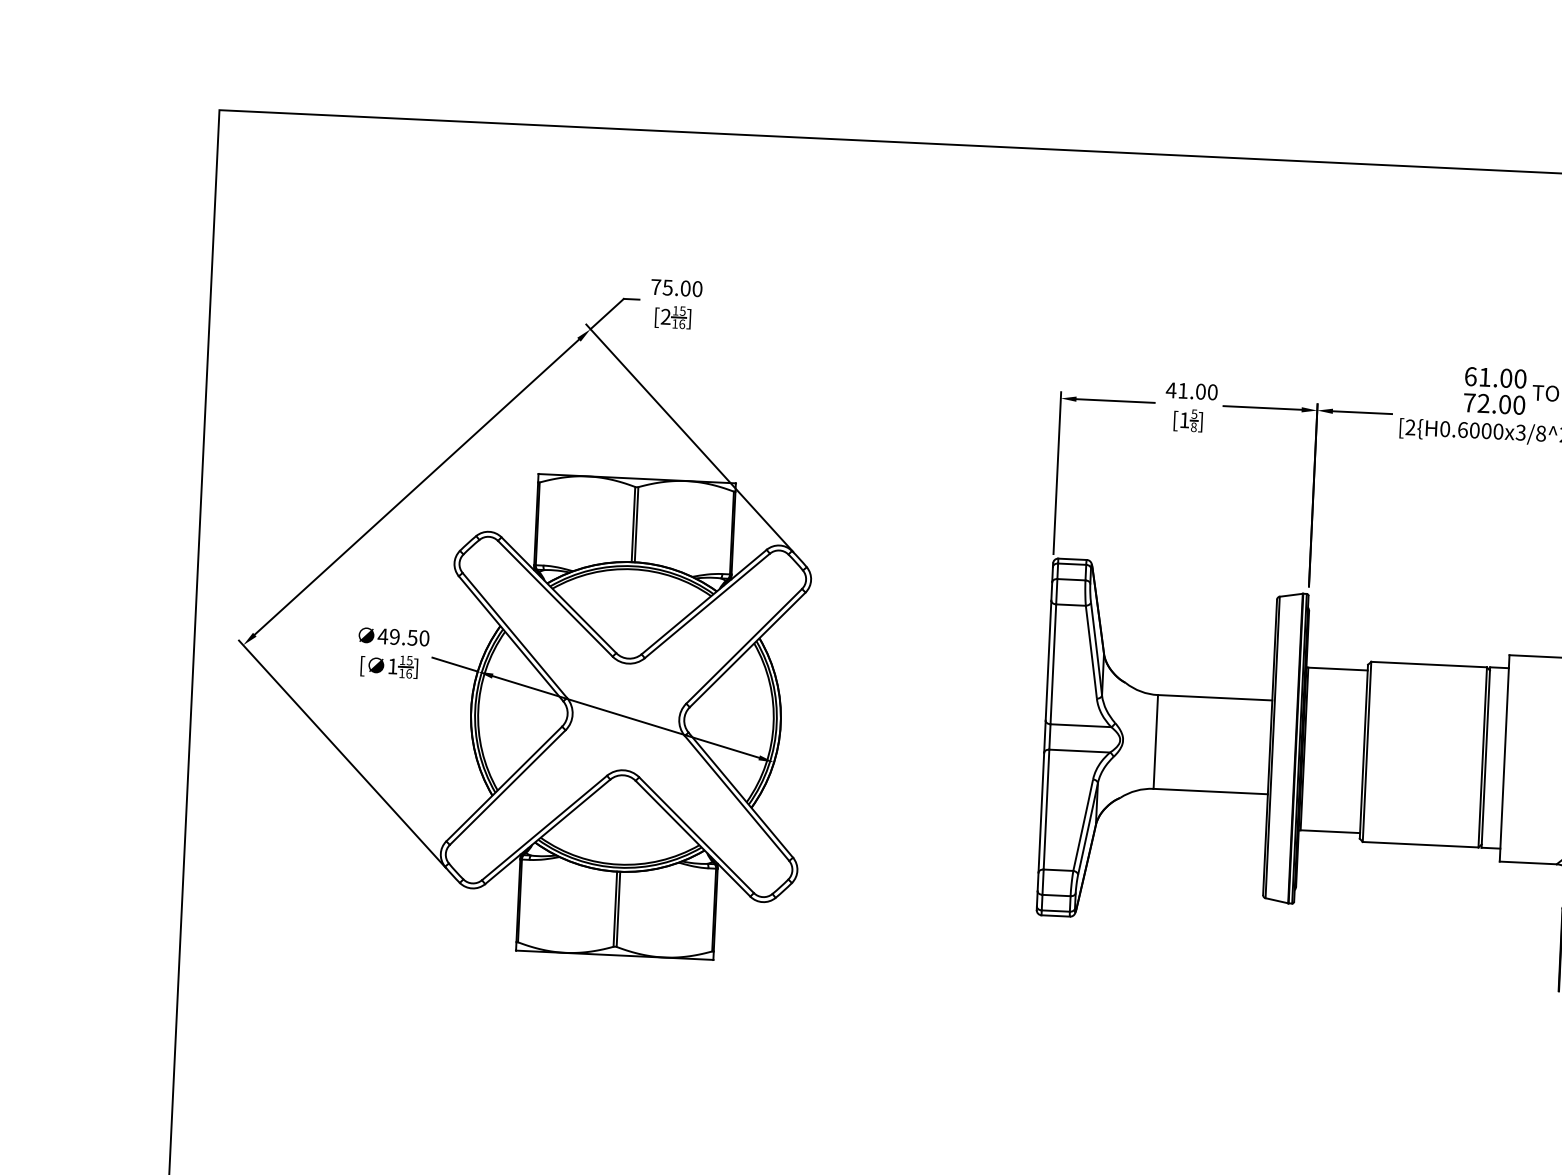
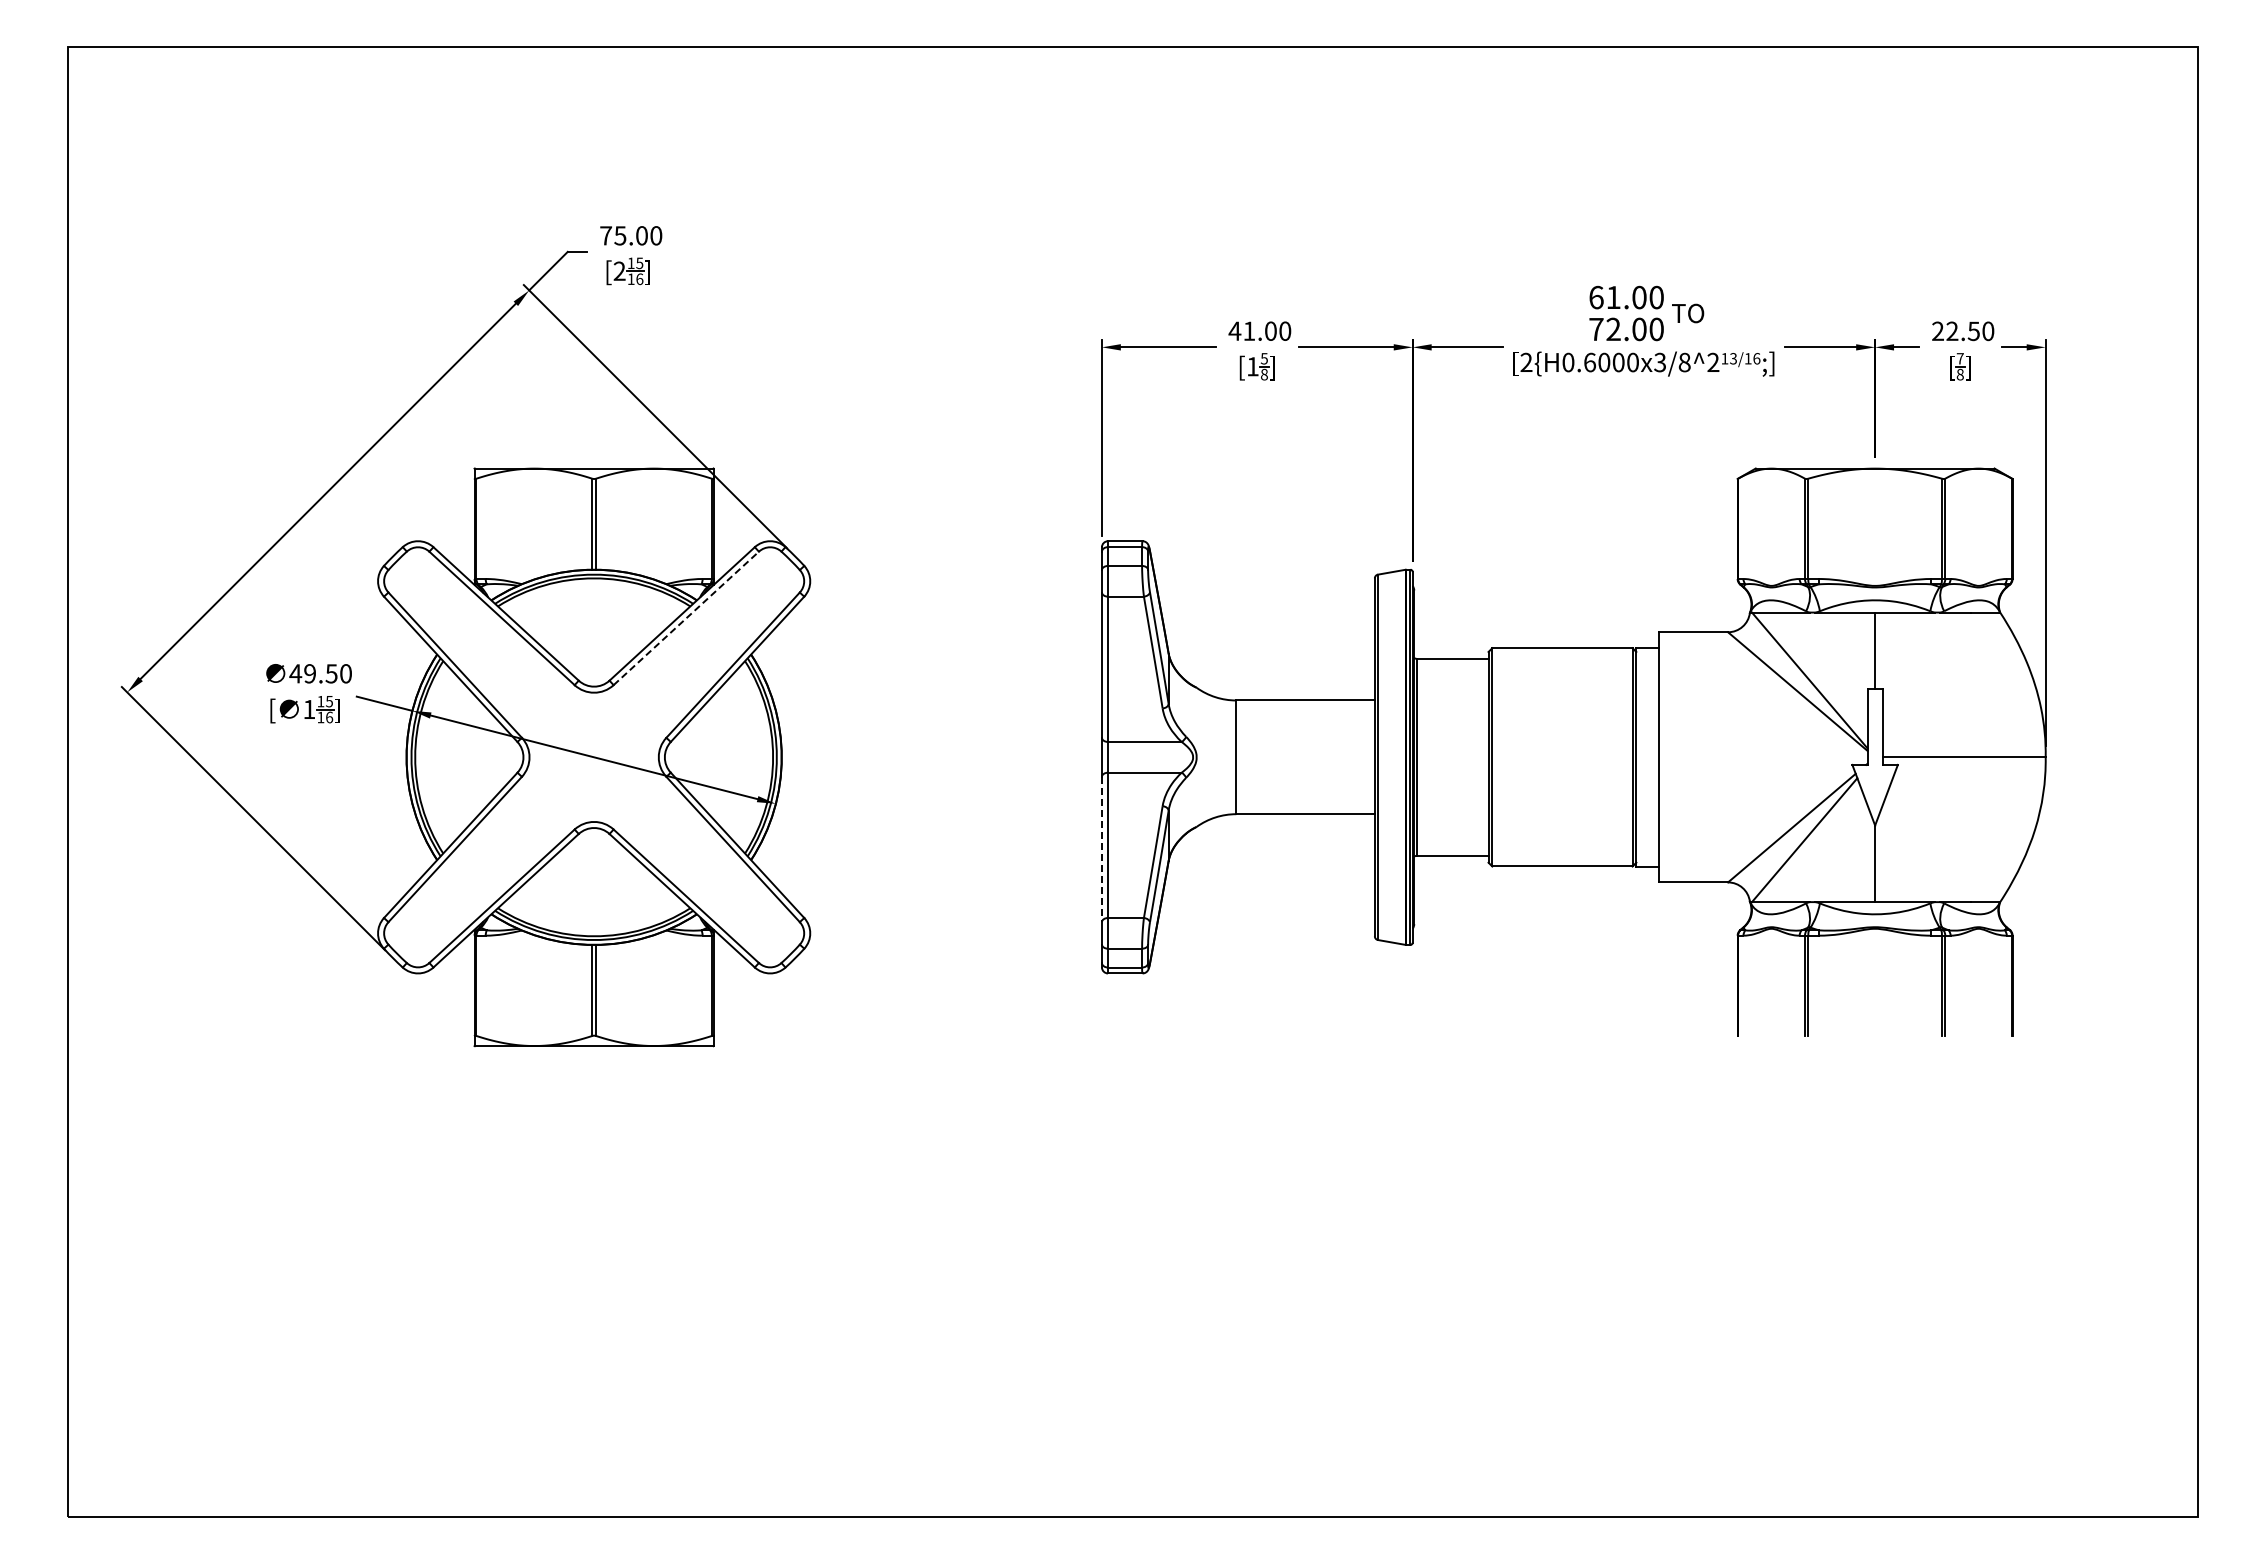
line: (707, 606) -> (686, 618), solid -> dashed
line: (1040, 812) -> (1101, 849), solid -> dashed

